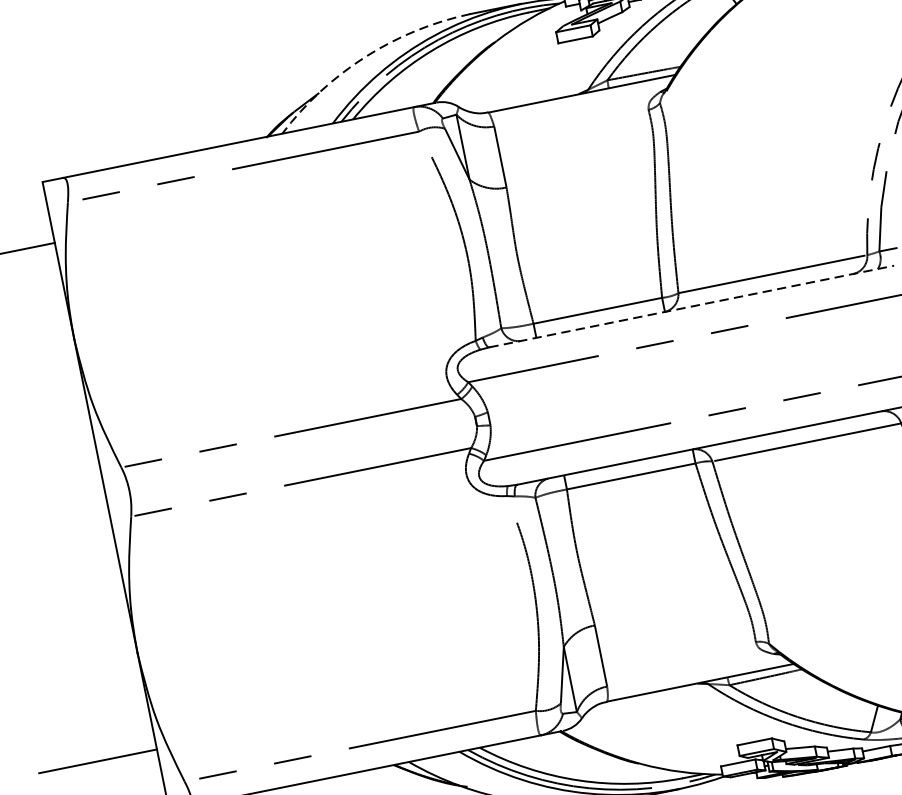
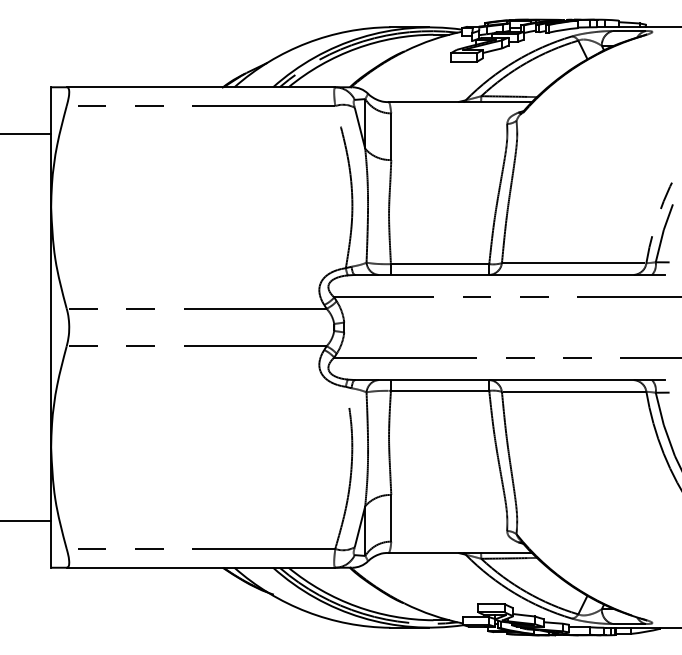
arc: (366, 57) -> (307, 43), dashed -> solid
line: (691, 306) -> (509, 274), dashed -> solid

